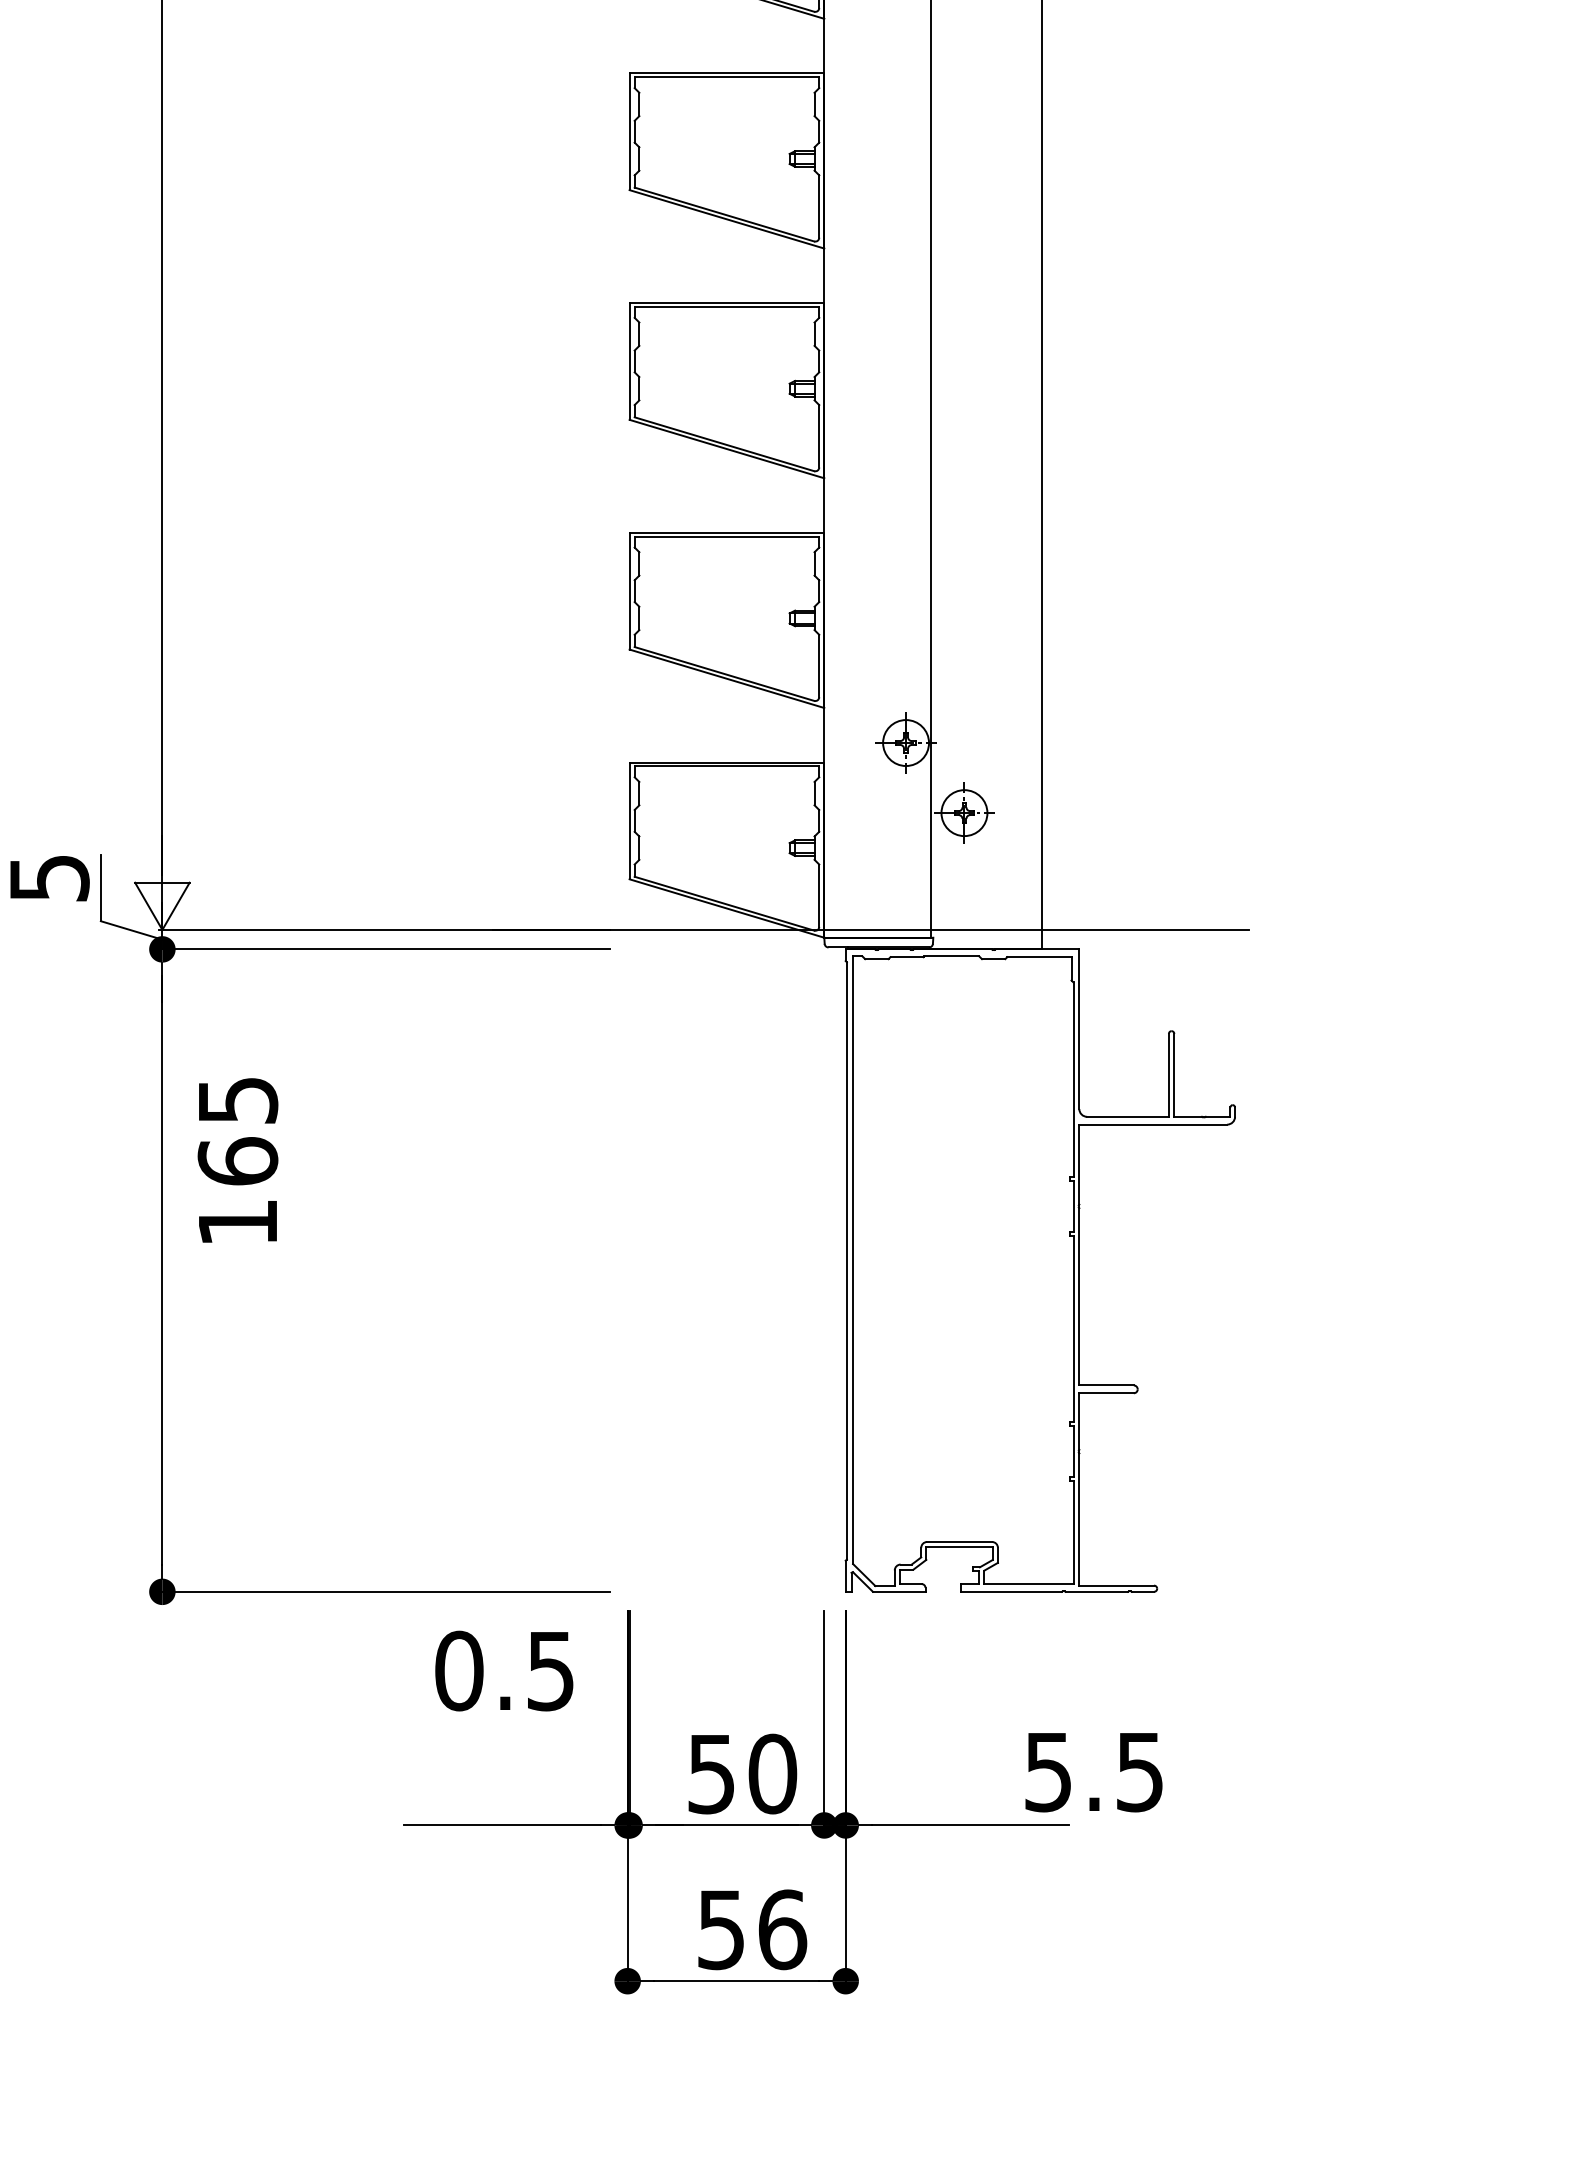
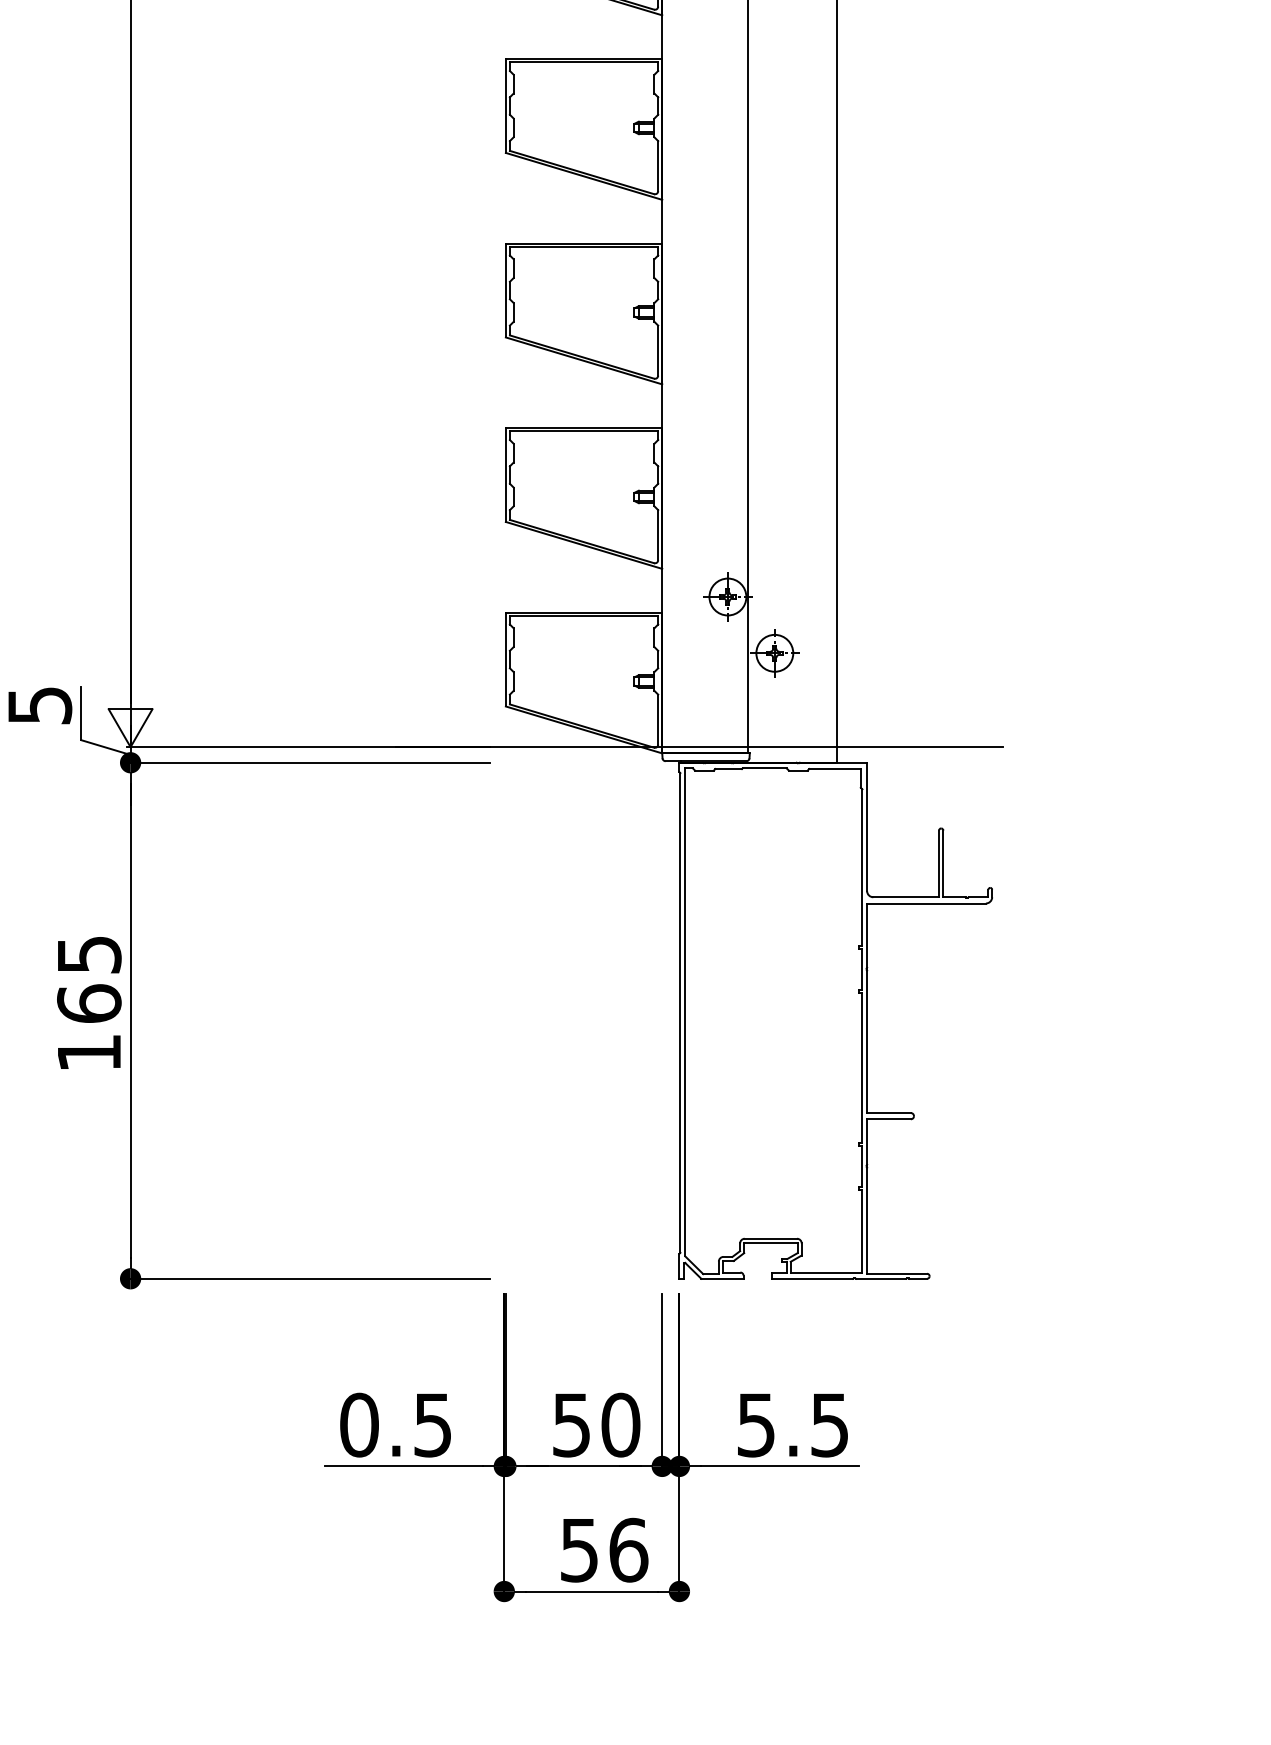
text: (237, 1160) -> (88, 1003), moved
text: (504, 1670) -> (395, 1424), moved
text: (1093, 1772) -> (792, 1425), moved

